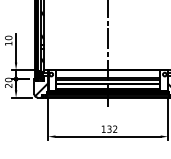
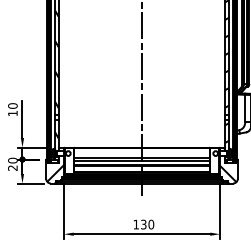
text: (115, 129) -> (151, 224), 132 -> 130

